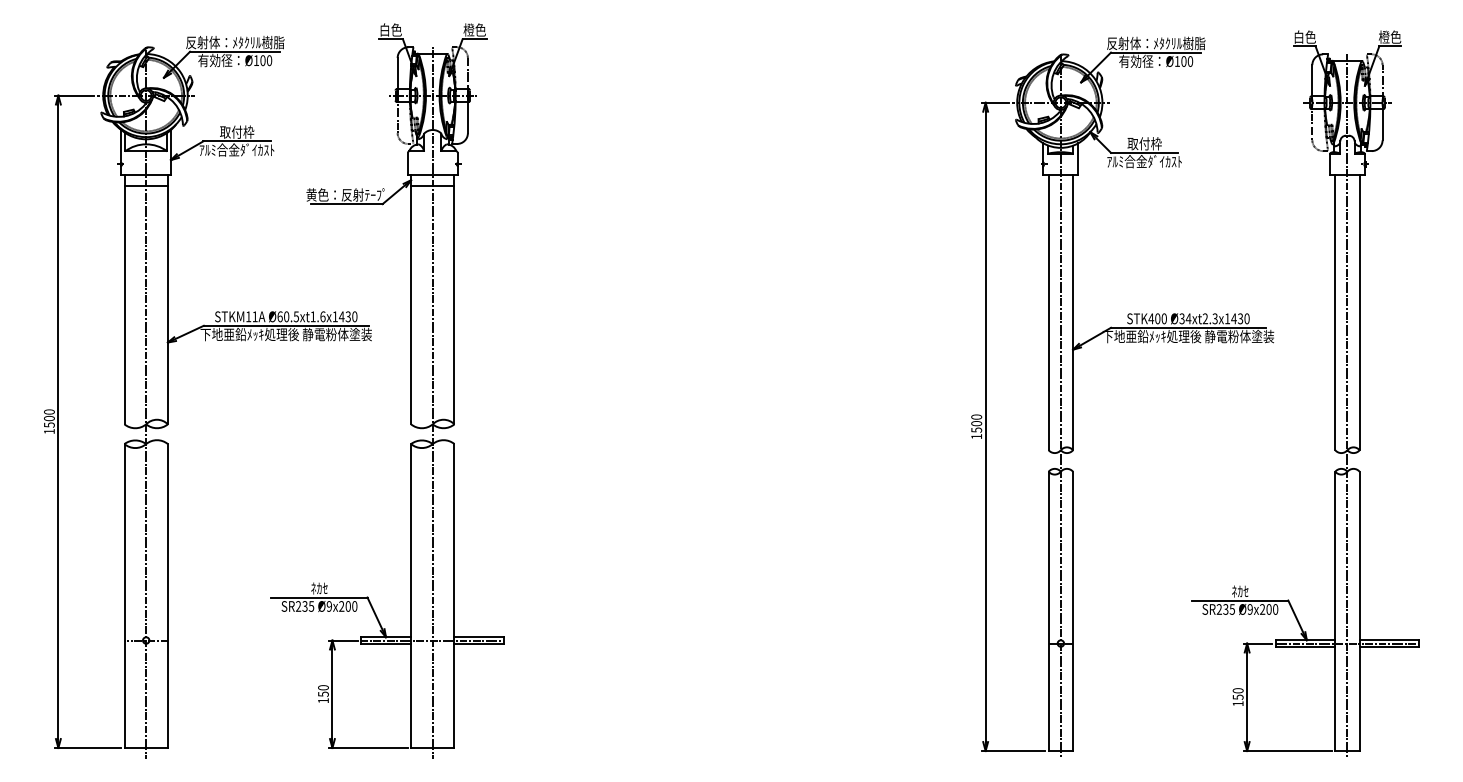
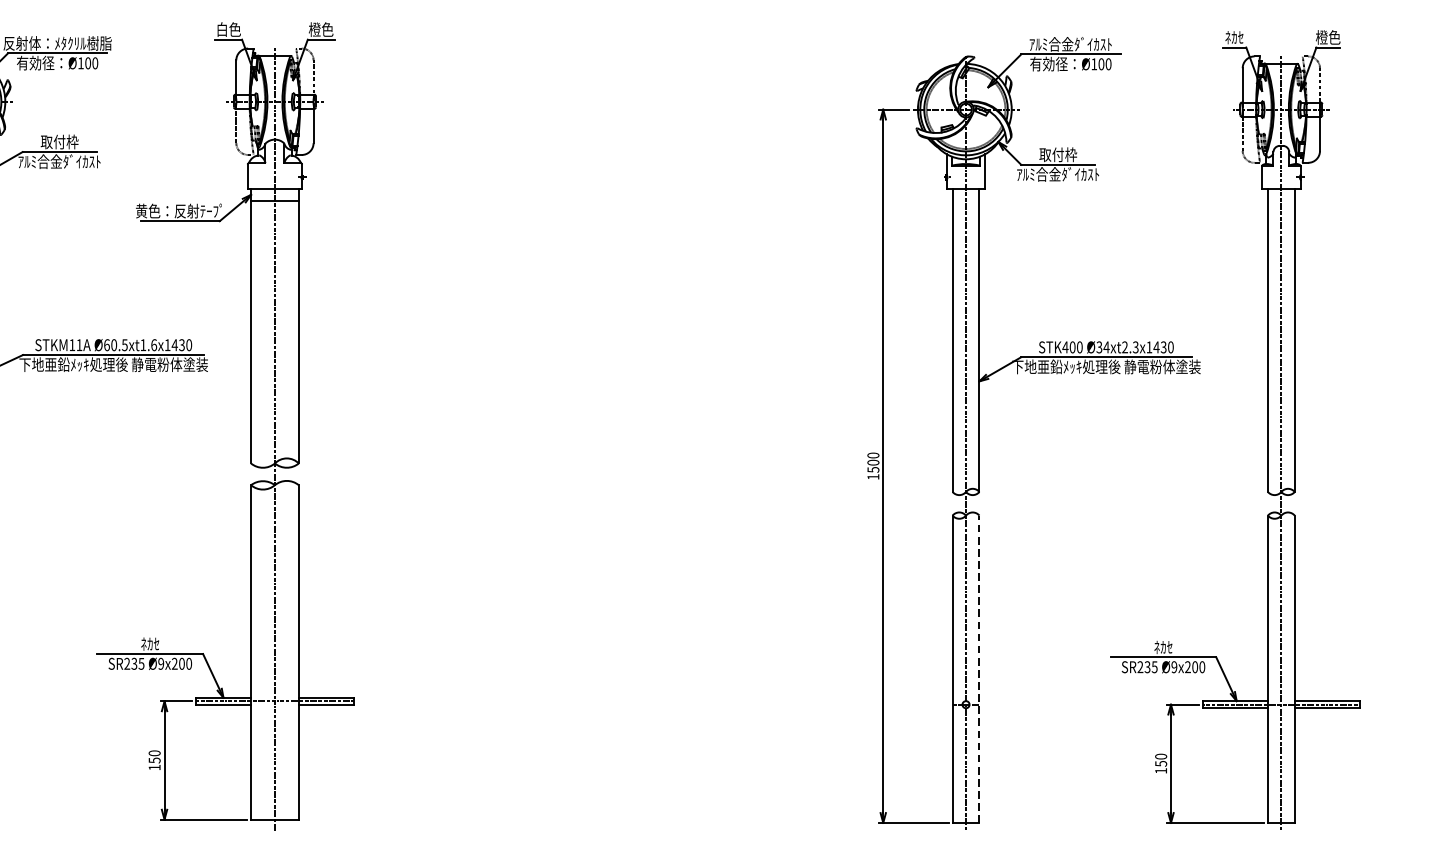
text: (1304, 36) -> (1234, 36), 白色 -> ﾈｶｾ
text: (1156, 43) -> (1071, 44), 反射体：ﾒﾀｸﾘﾙ樹脂 -> ｱﾙﾐ合金ﾀﾞｲｶｽﾄ
line: (1073, 611) -> (979, 669), solid -> dashed

